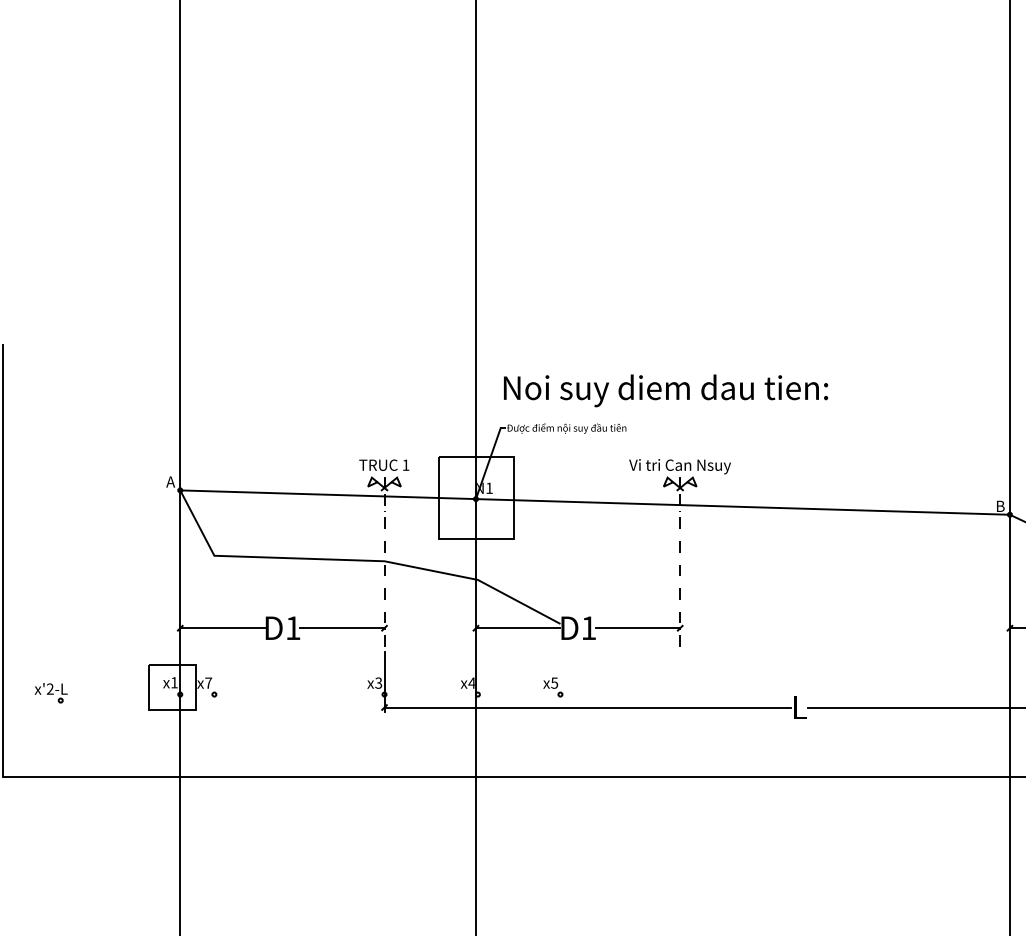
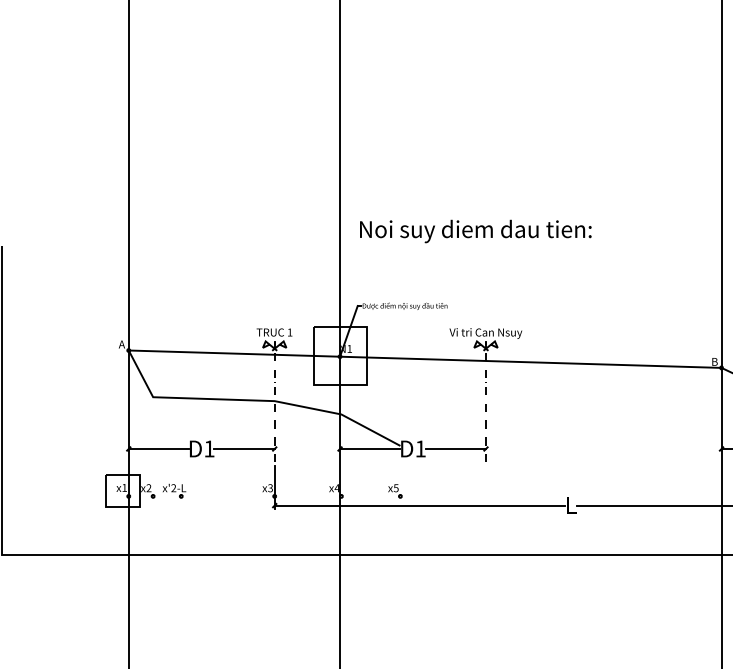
text: (666, 390) -> (476, 231), moved
text: (208, 682) -> (148, 487), x7 -> x2
part: (50, 693) -> (173, 491), moved

